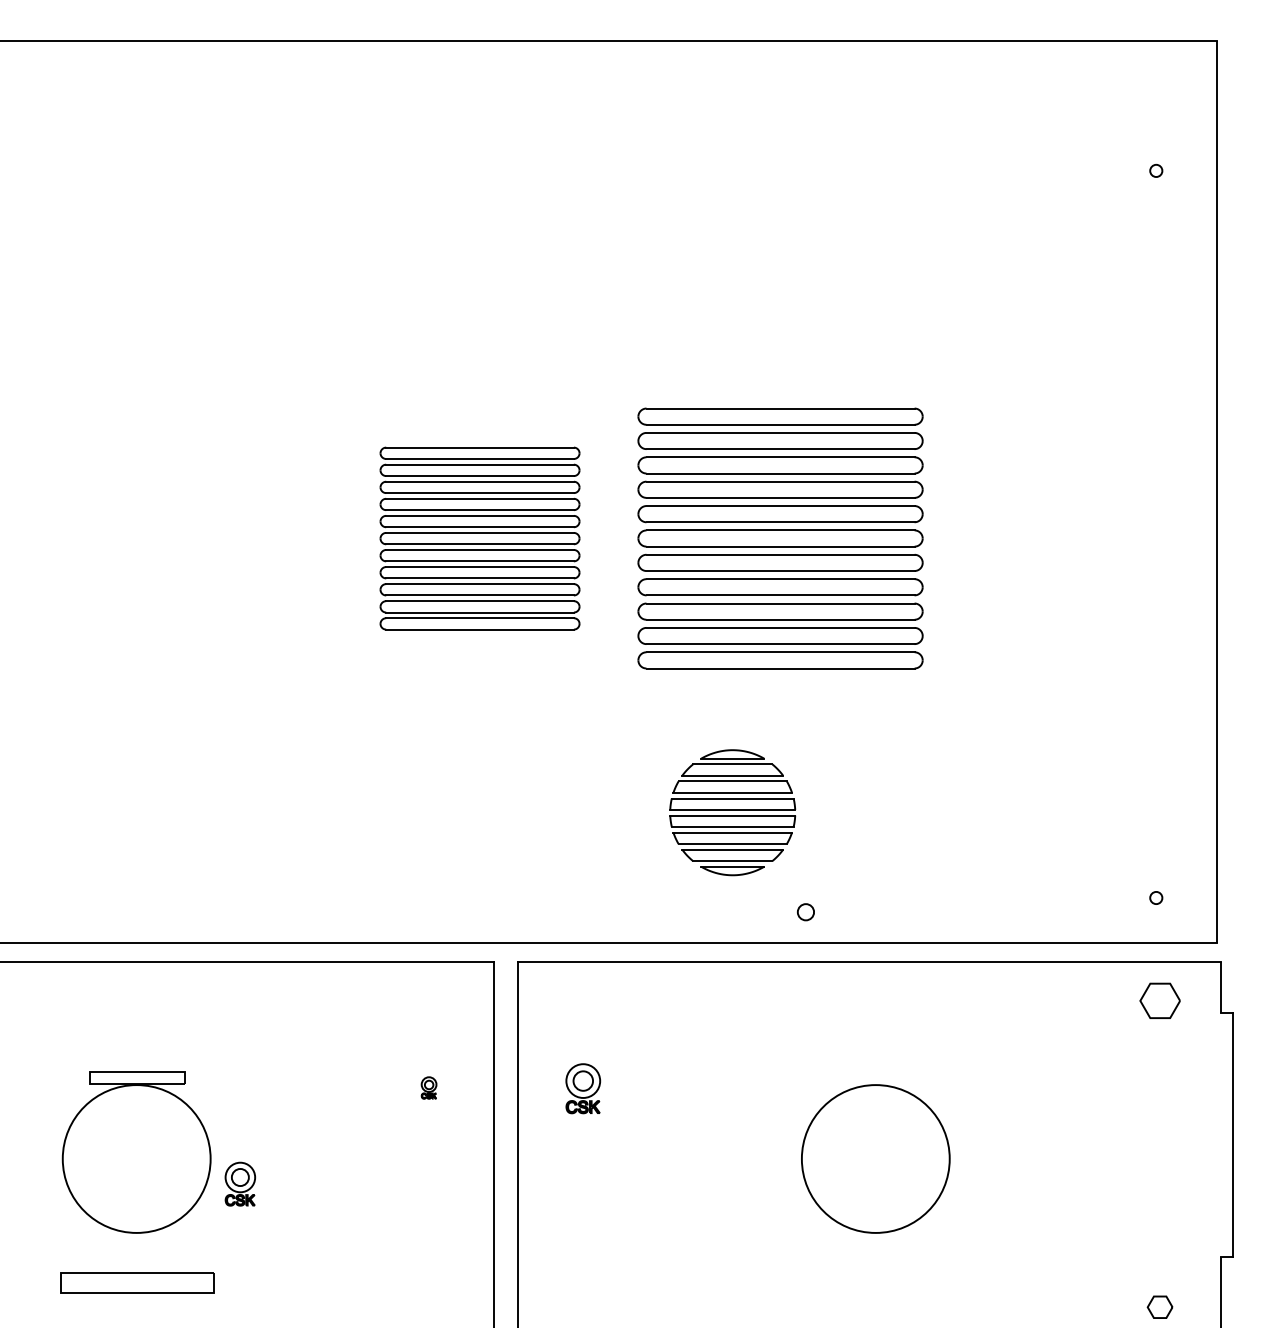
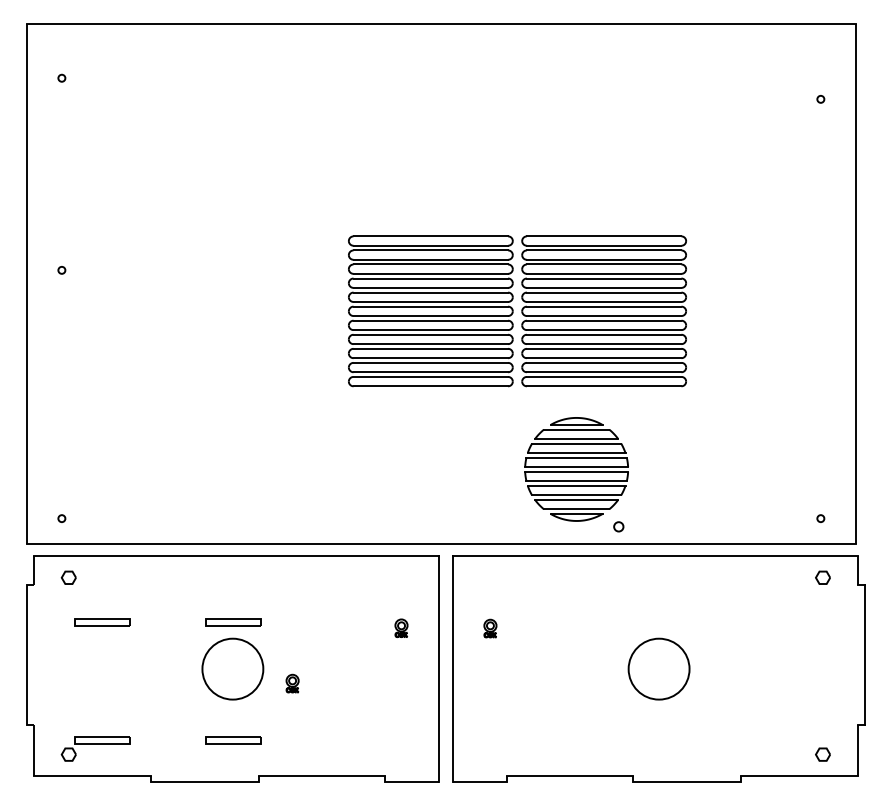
part: (479, 538) -> (430, 311), size x1.43
part: (732, 812) -> (576, 469), size x1.43
part: (1159, 1000) -> (822, 577), size x0.62
part: (429, 1086) -> (401, 627), size x1.43
part: (583, 1088) -> (490, 628), size x0.62
circle: (136, 1157) -> (232, 668), size x0.71
circle: (874, 1157) -> (658, 668), size x0.71
part: (240, 1183) -> (292, 683), size x0.71
part: (137, 1282) -> (233, 740), size x0.62

